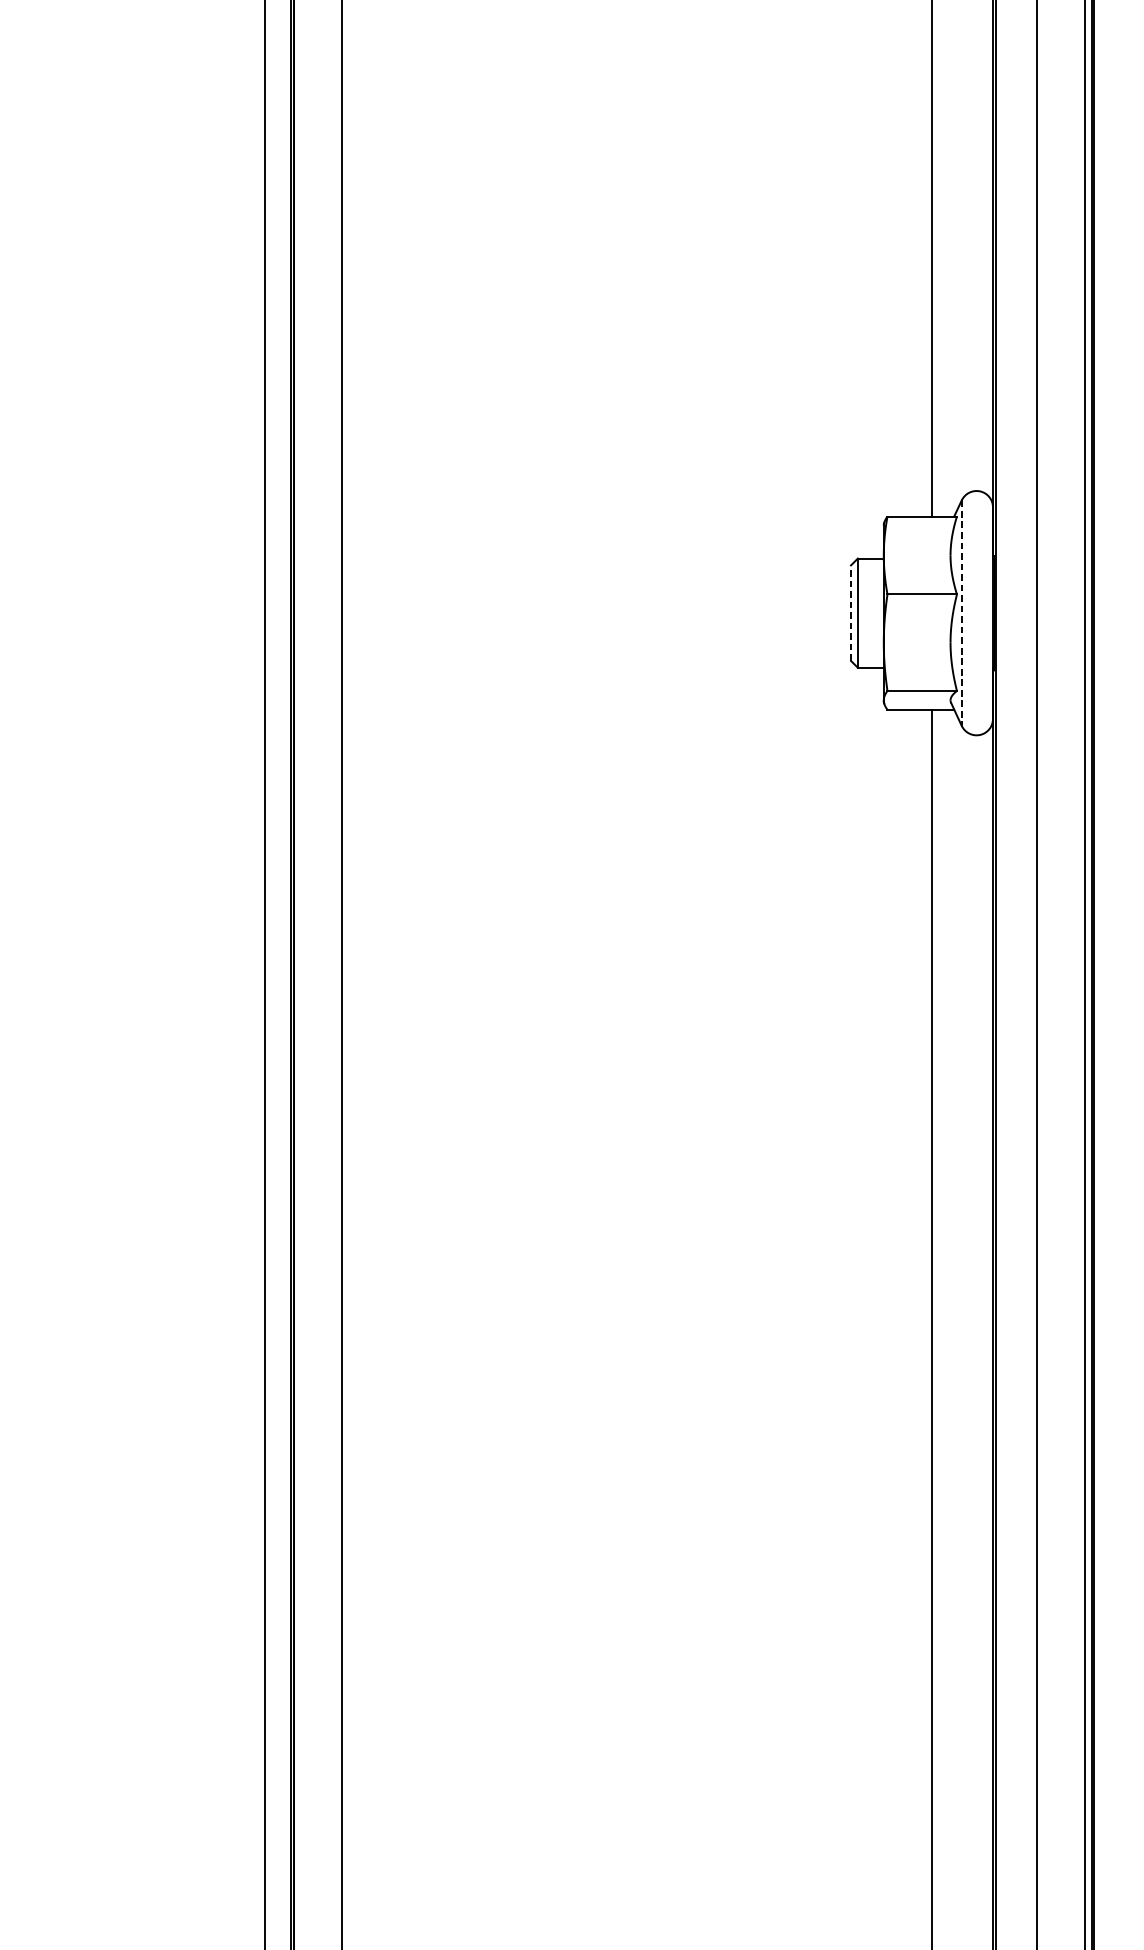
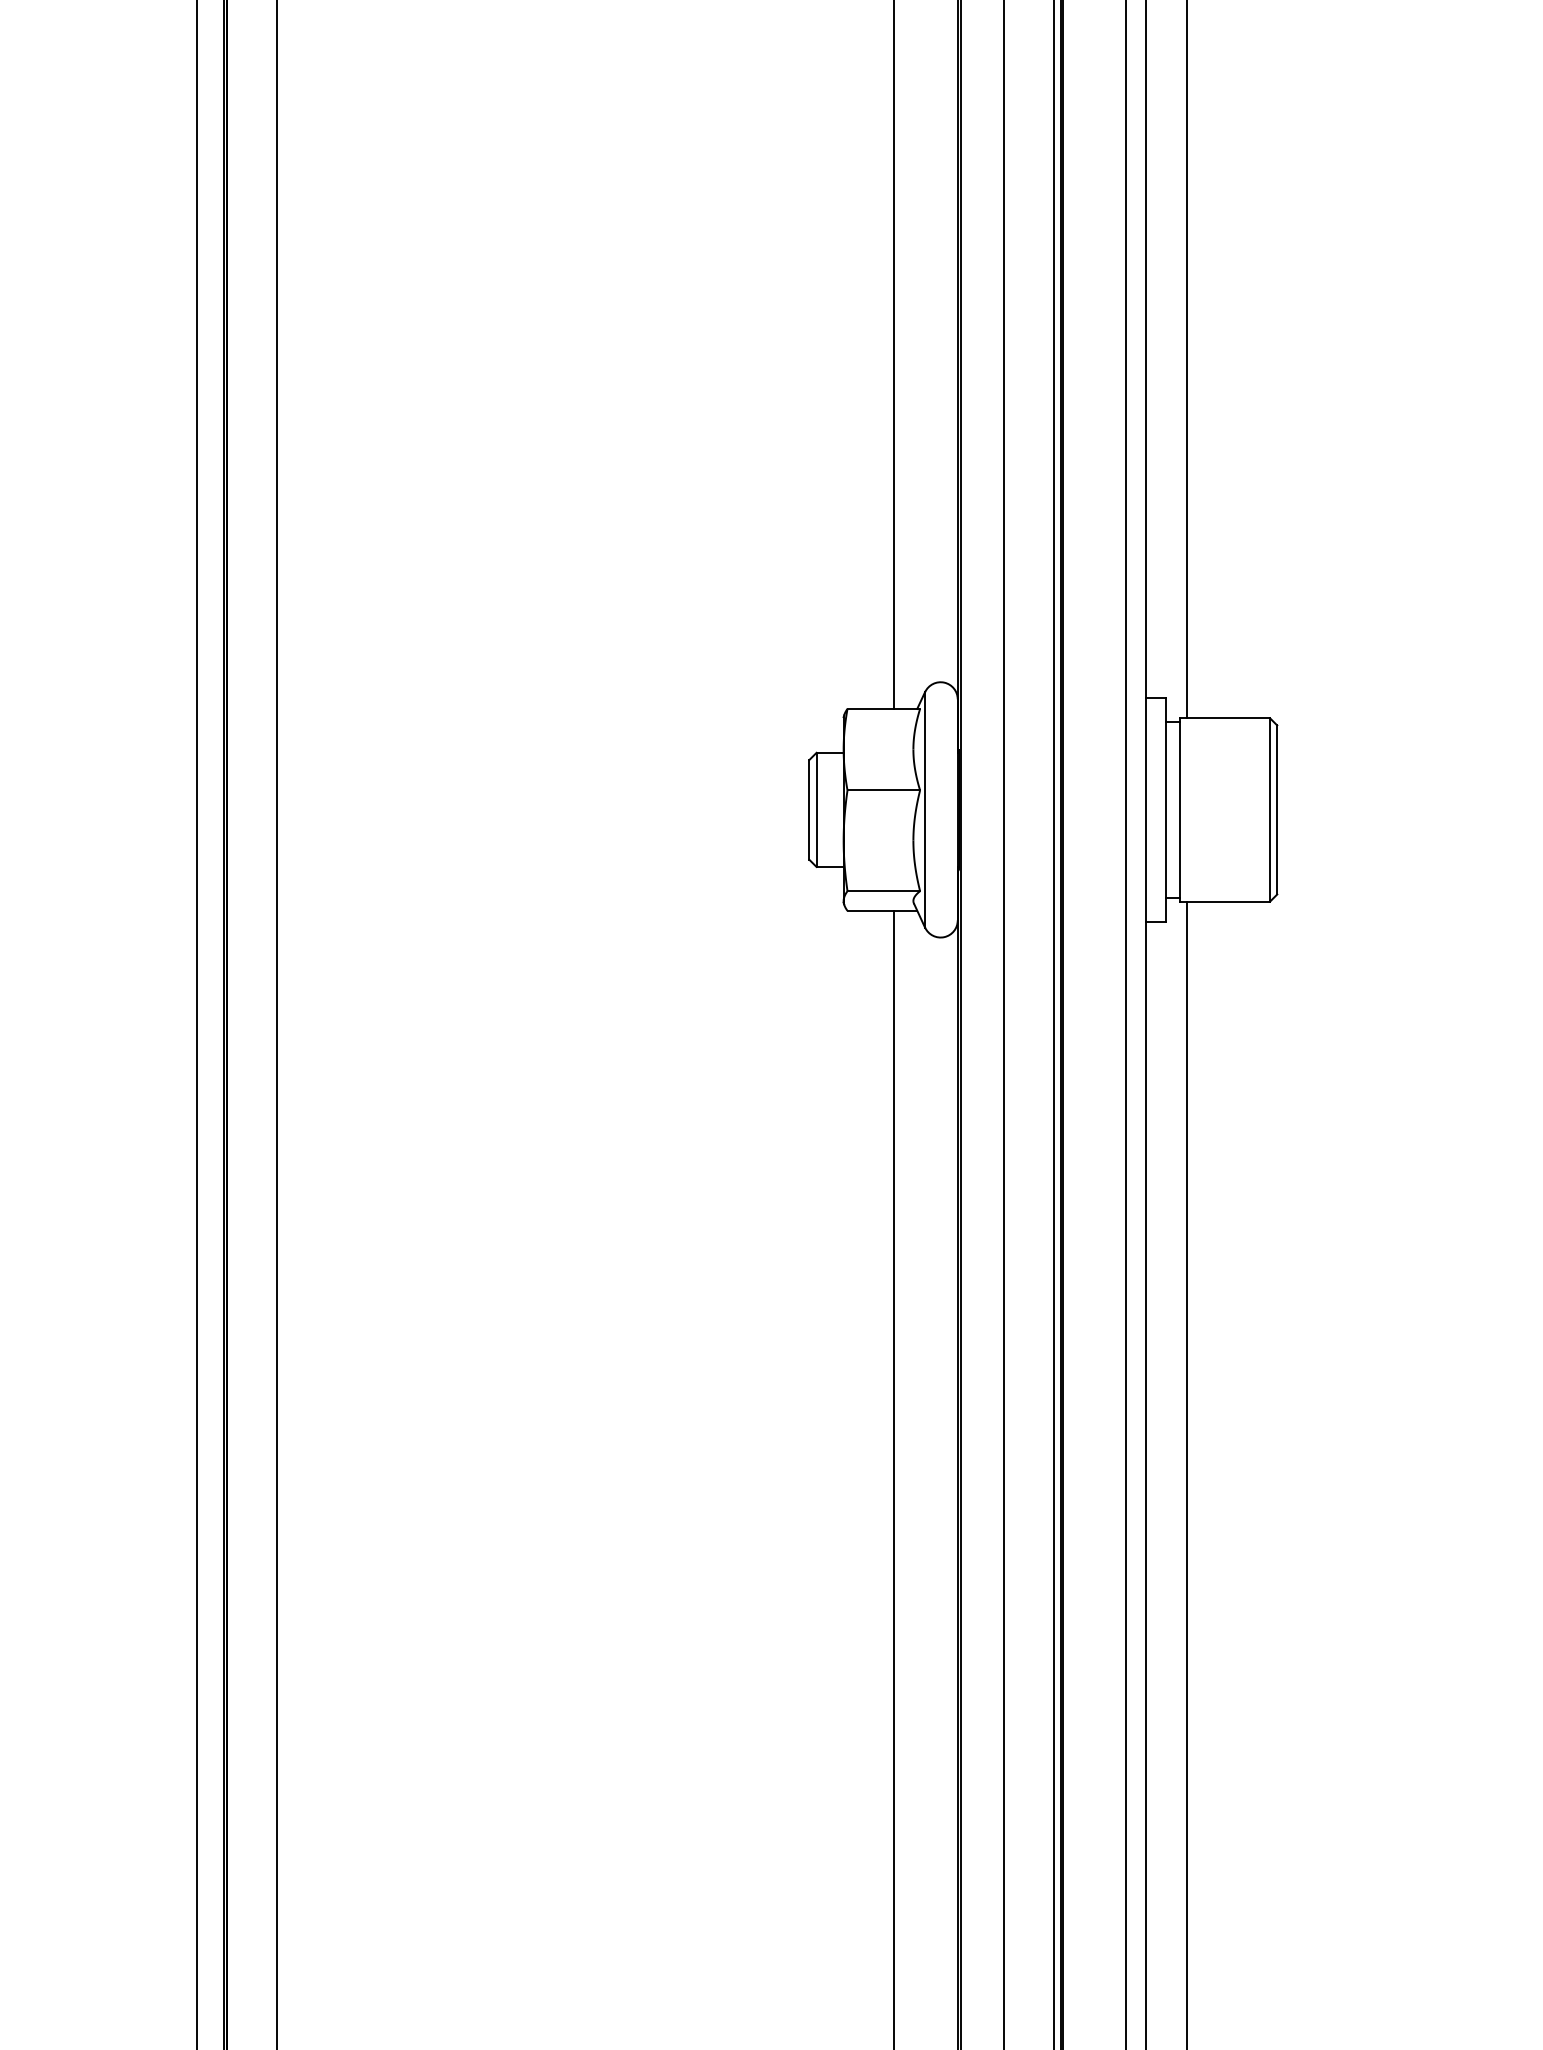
line: (851, 612) -> (809, 809), dashed -> solid
line: (962, 612) -> (925, 809), dashed -> solid

